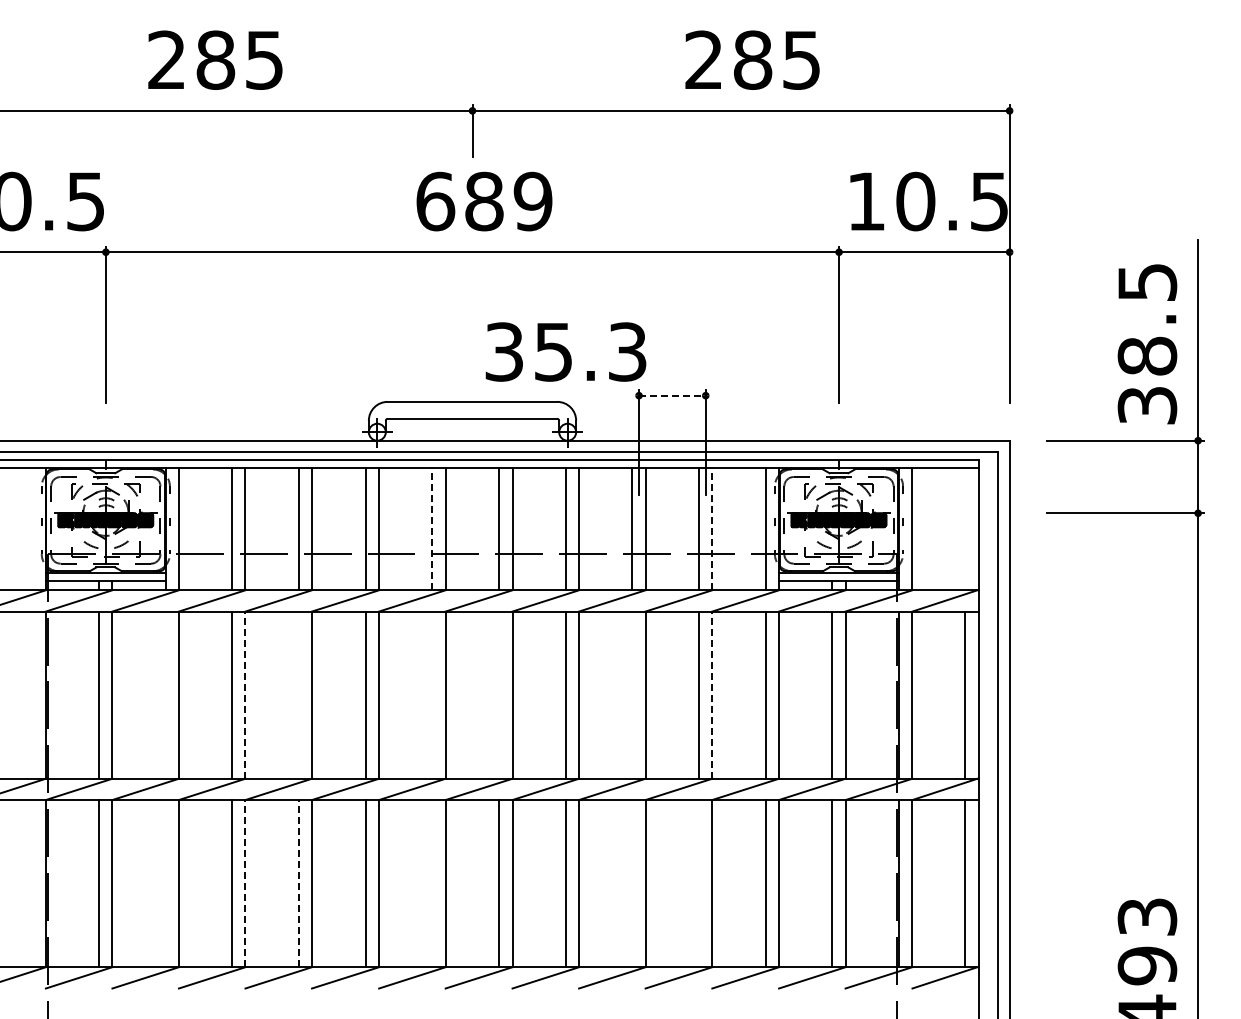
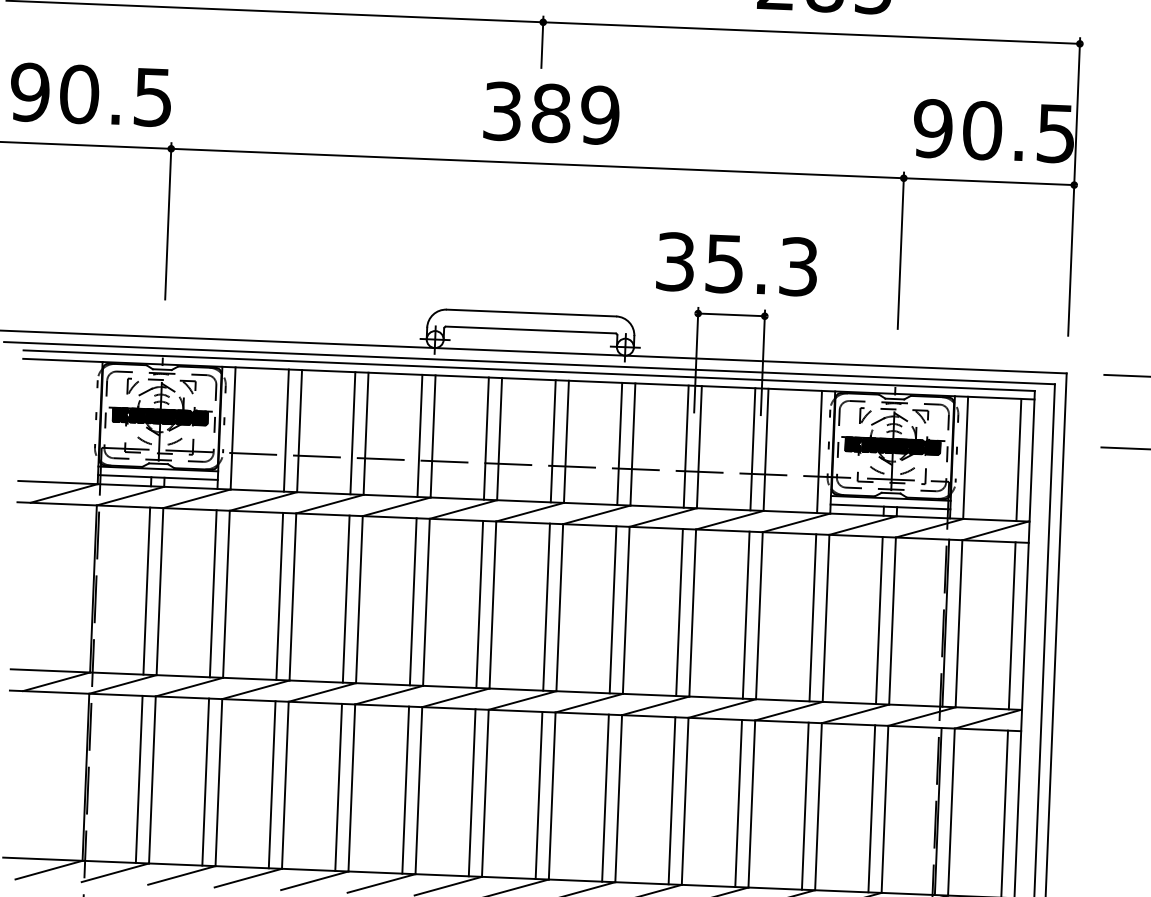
text: (435, 201) -> (502, 111), 689 -> 389
text: (865, 201) -> (932, 128), 10.5 -> 90.5
text: (565, 351) -> (736, 263), moved
line: (672, 395) -> (731, 314), dashed -> solid
line: (432, 528) -> (486, 437), dashed -> solid
line: (712, 528) -> (766, 449), dashed -> solid
line: (965, 529) -> (1019, 460), added
line: (165, 694) -> (213, 593), added
line: (298, 694) -> (345, 598), added
line: (432, 694) -> (479, 603), added
line: (499, 694) -> (546, 606), added
line: (632, 694) -> (679, 611), added
line: (245, 695) -> (292, 597), dashed -> solid
line: (712, 695) -> (759, 616), dashed -> solid
line: (165, 883) -> (205, 781), added
line: (245, 883) -> (285, 785), dashed -> solid
line: (298, 883) -> (338, 787), dashed -> solid
line: (432, 883) -> (472, 792), added
line: (632, 883) -> (672, 800), added
line: (699, 883) -> (739, 803), added

